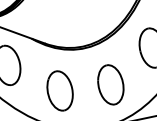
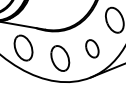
part: (111, 84) -> (92, 48), size x0.7

